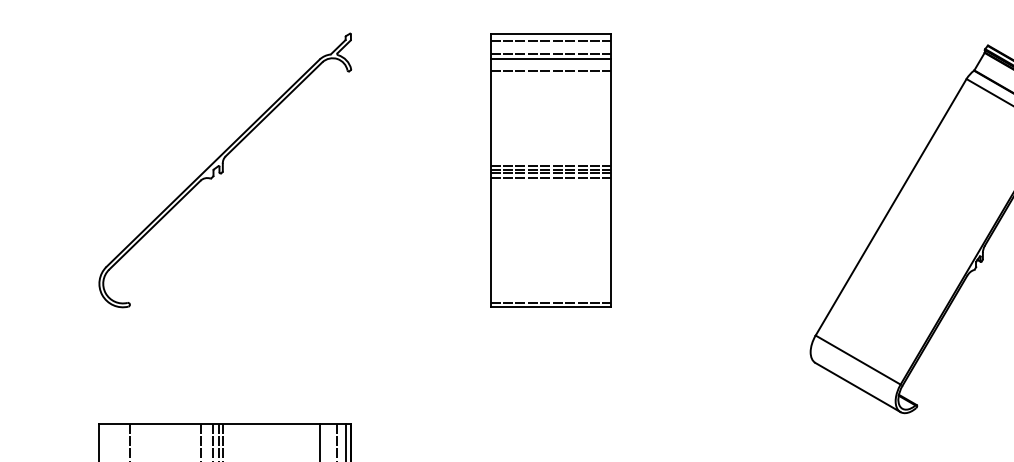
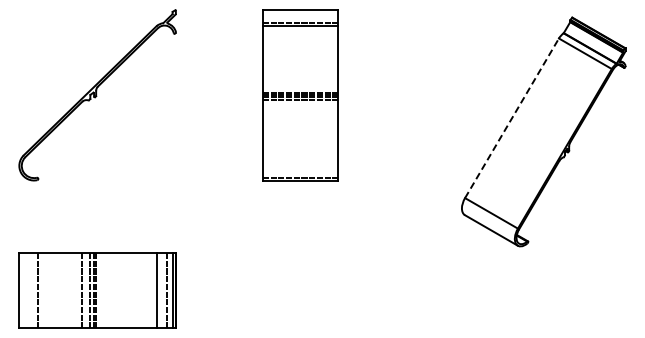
line: (549, 40) -> (299, 14), removed
line: (549, 71) -> (299, 33), removed
line: (891, 207) -> (512, 118), solid -> dashed

